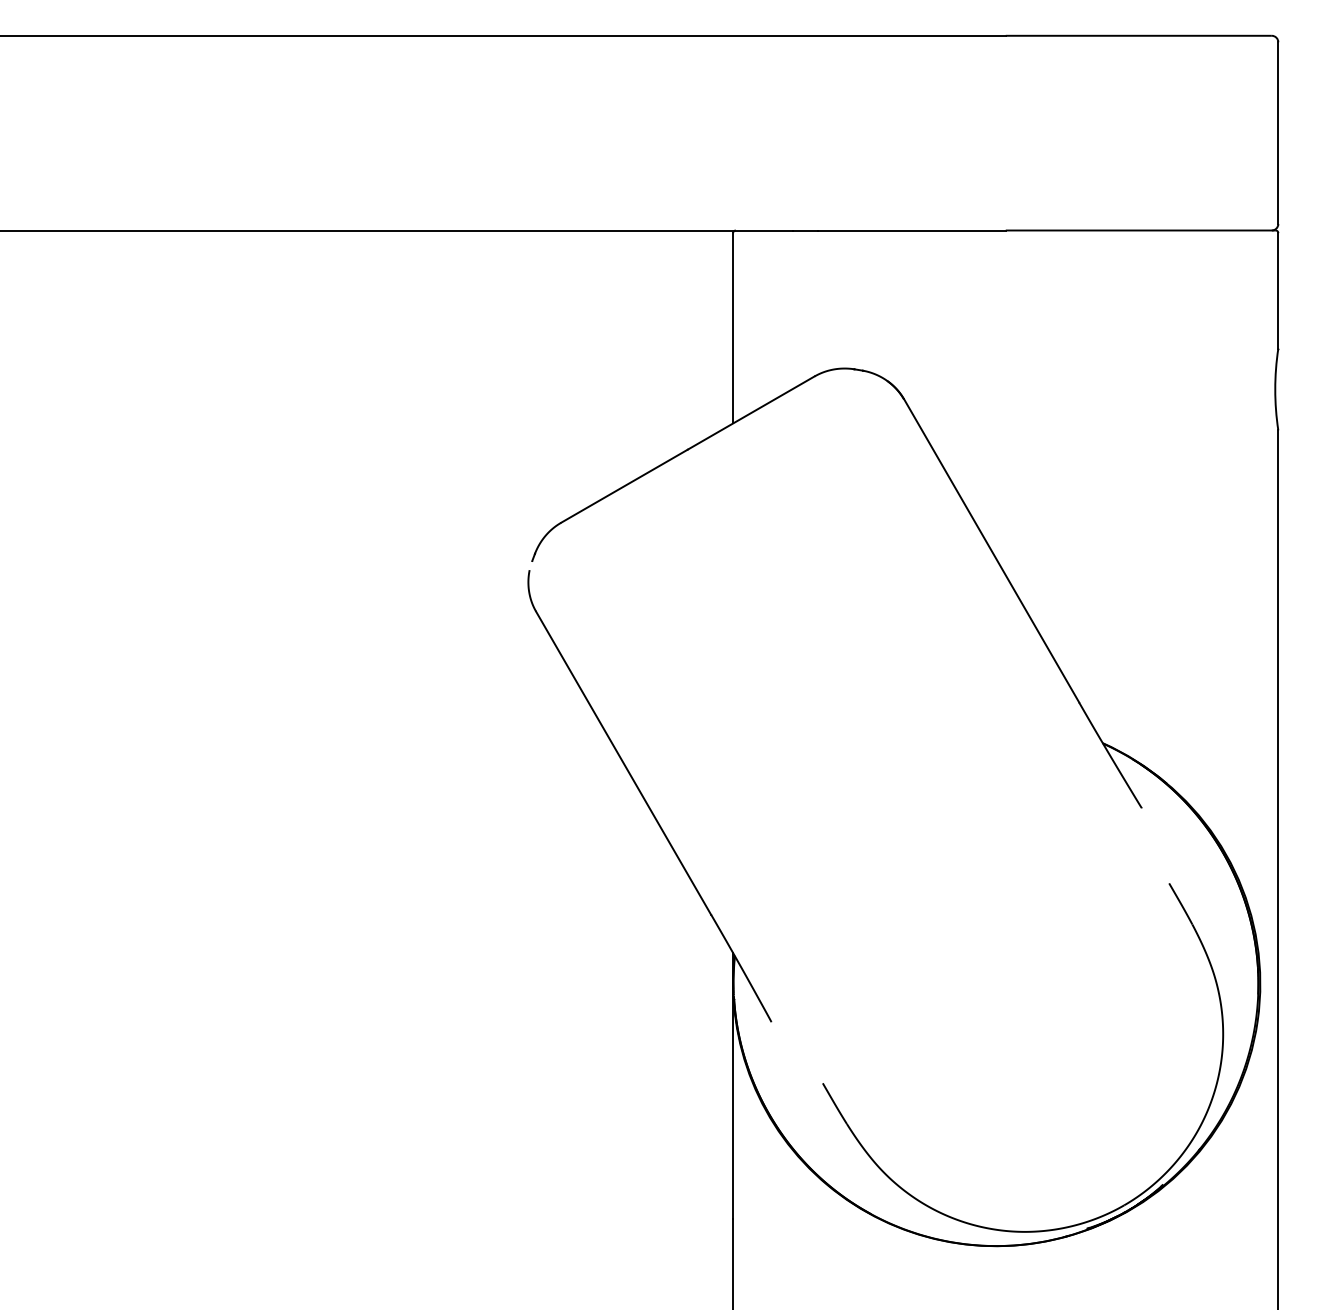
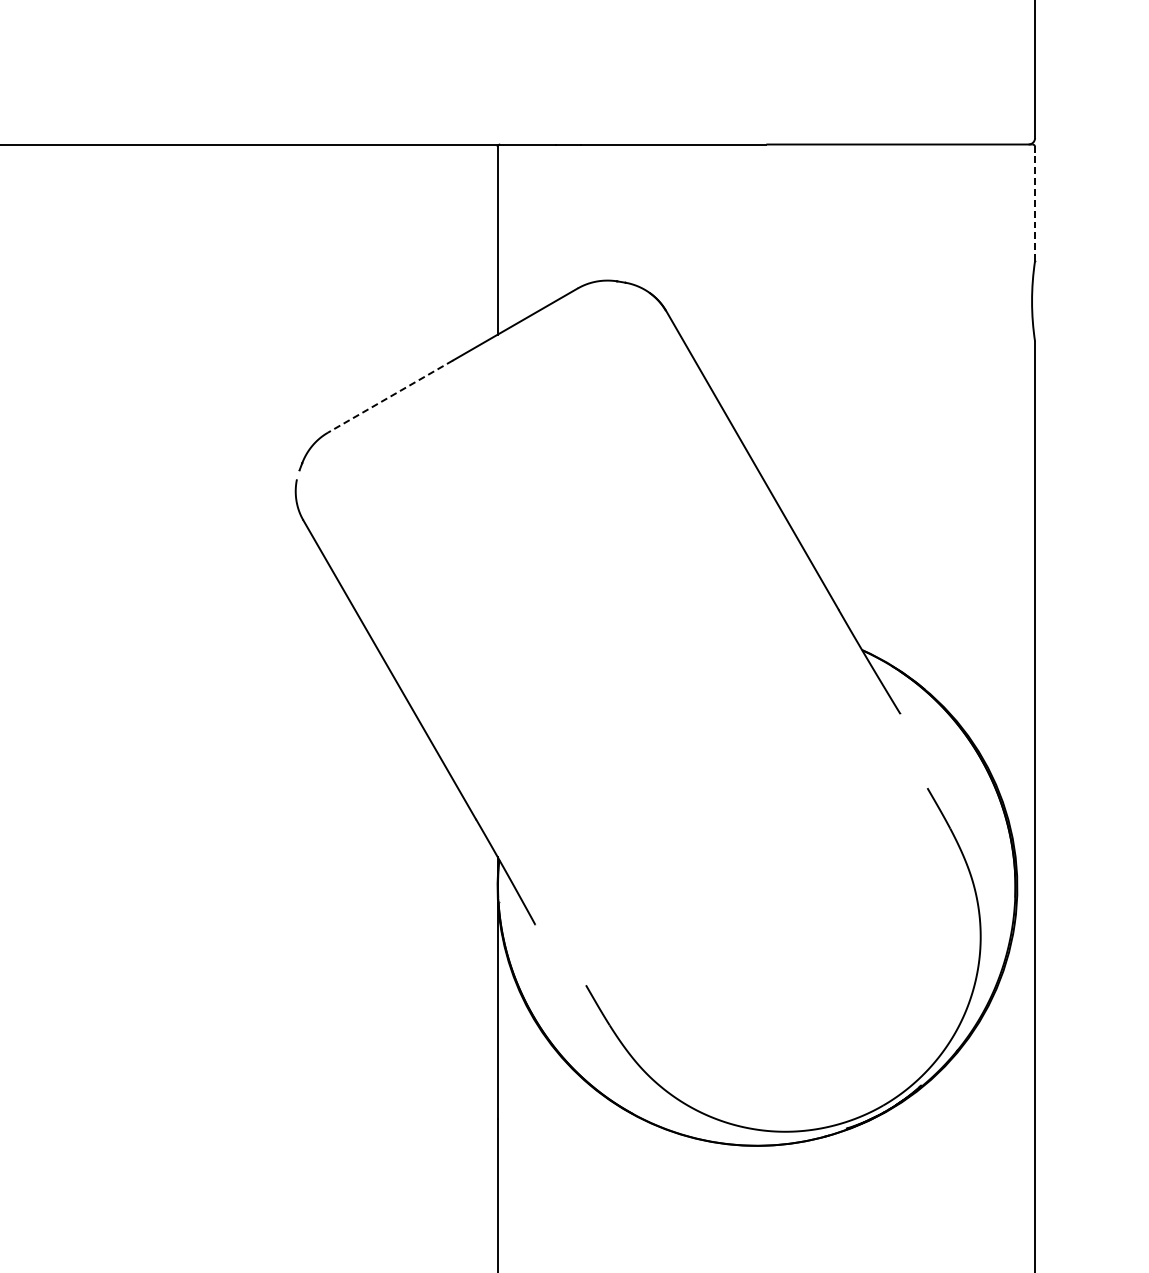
line: (1278, 290) -> (1035, 203), solid -> dashed
line: (624, 486) -> (390, 396), solid -> dashed

